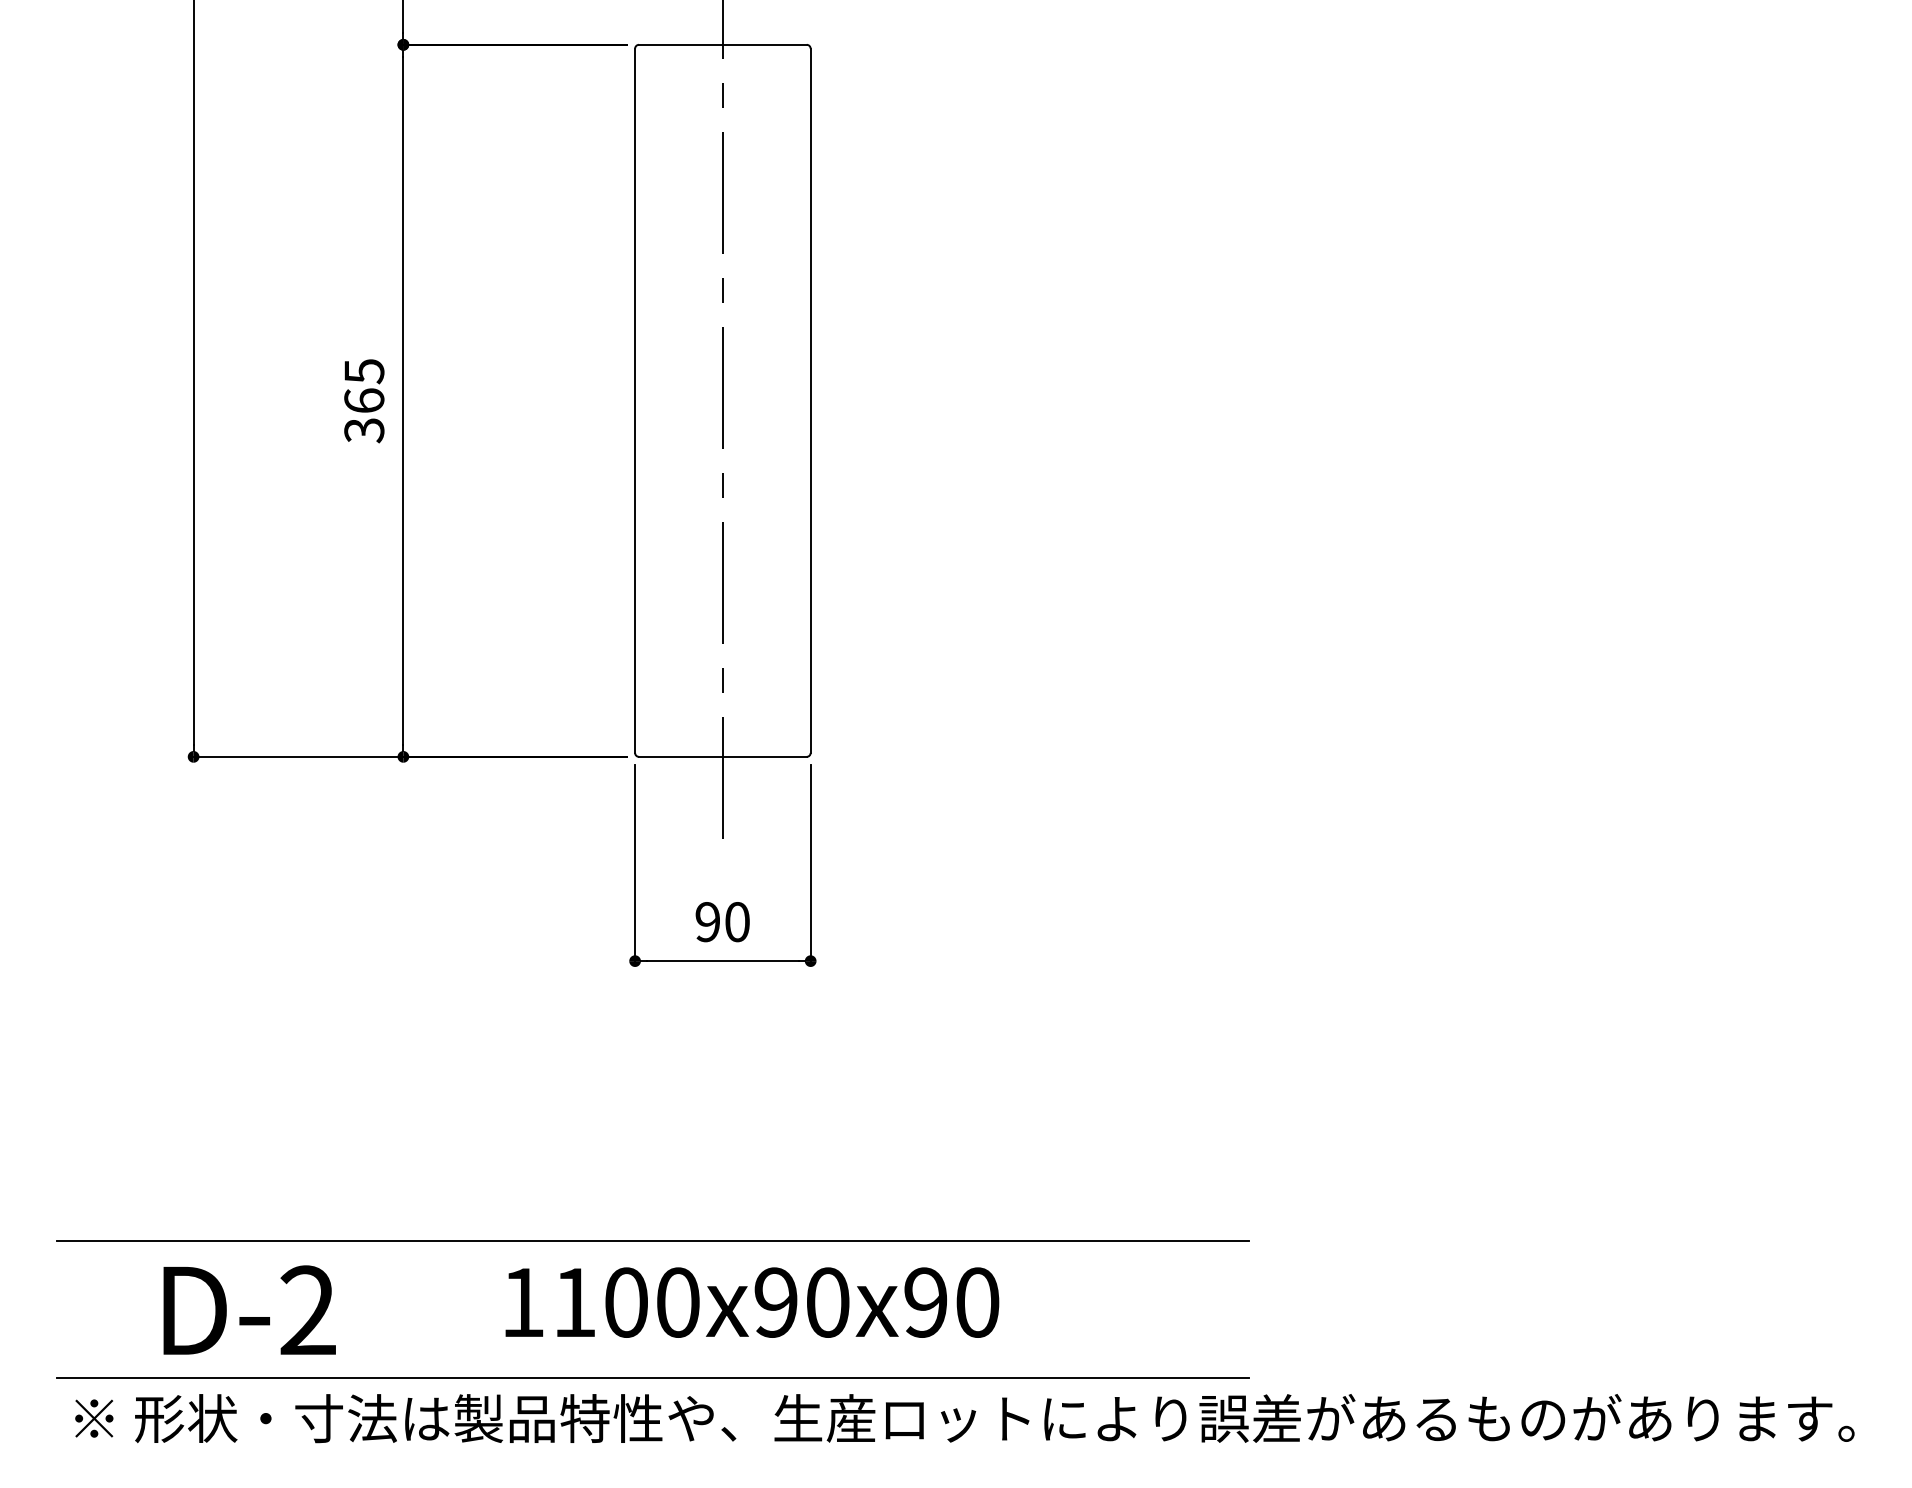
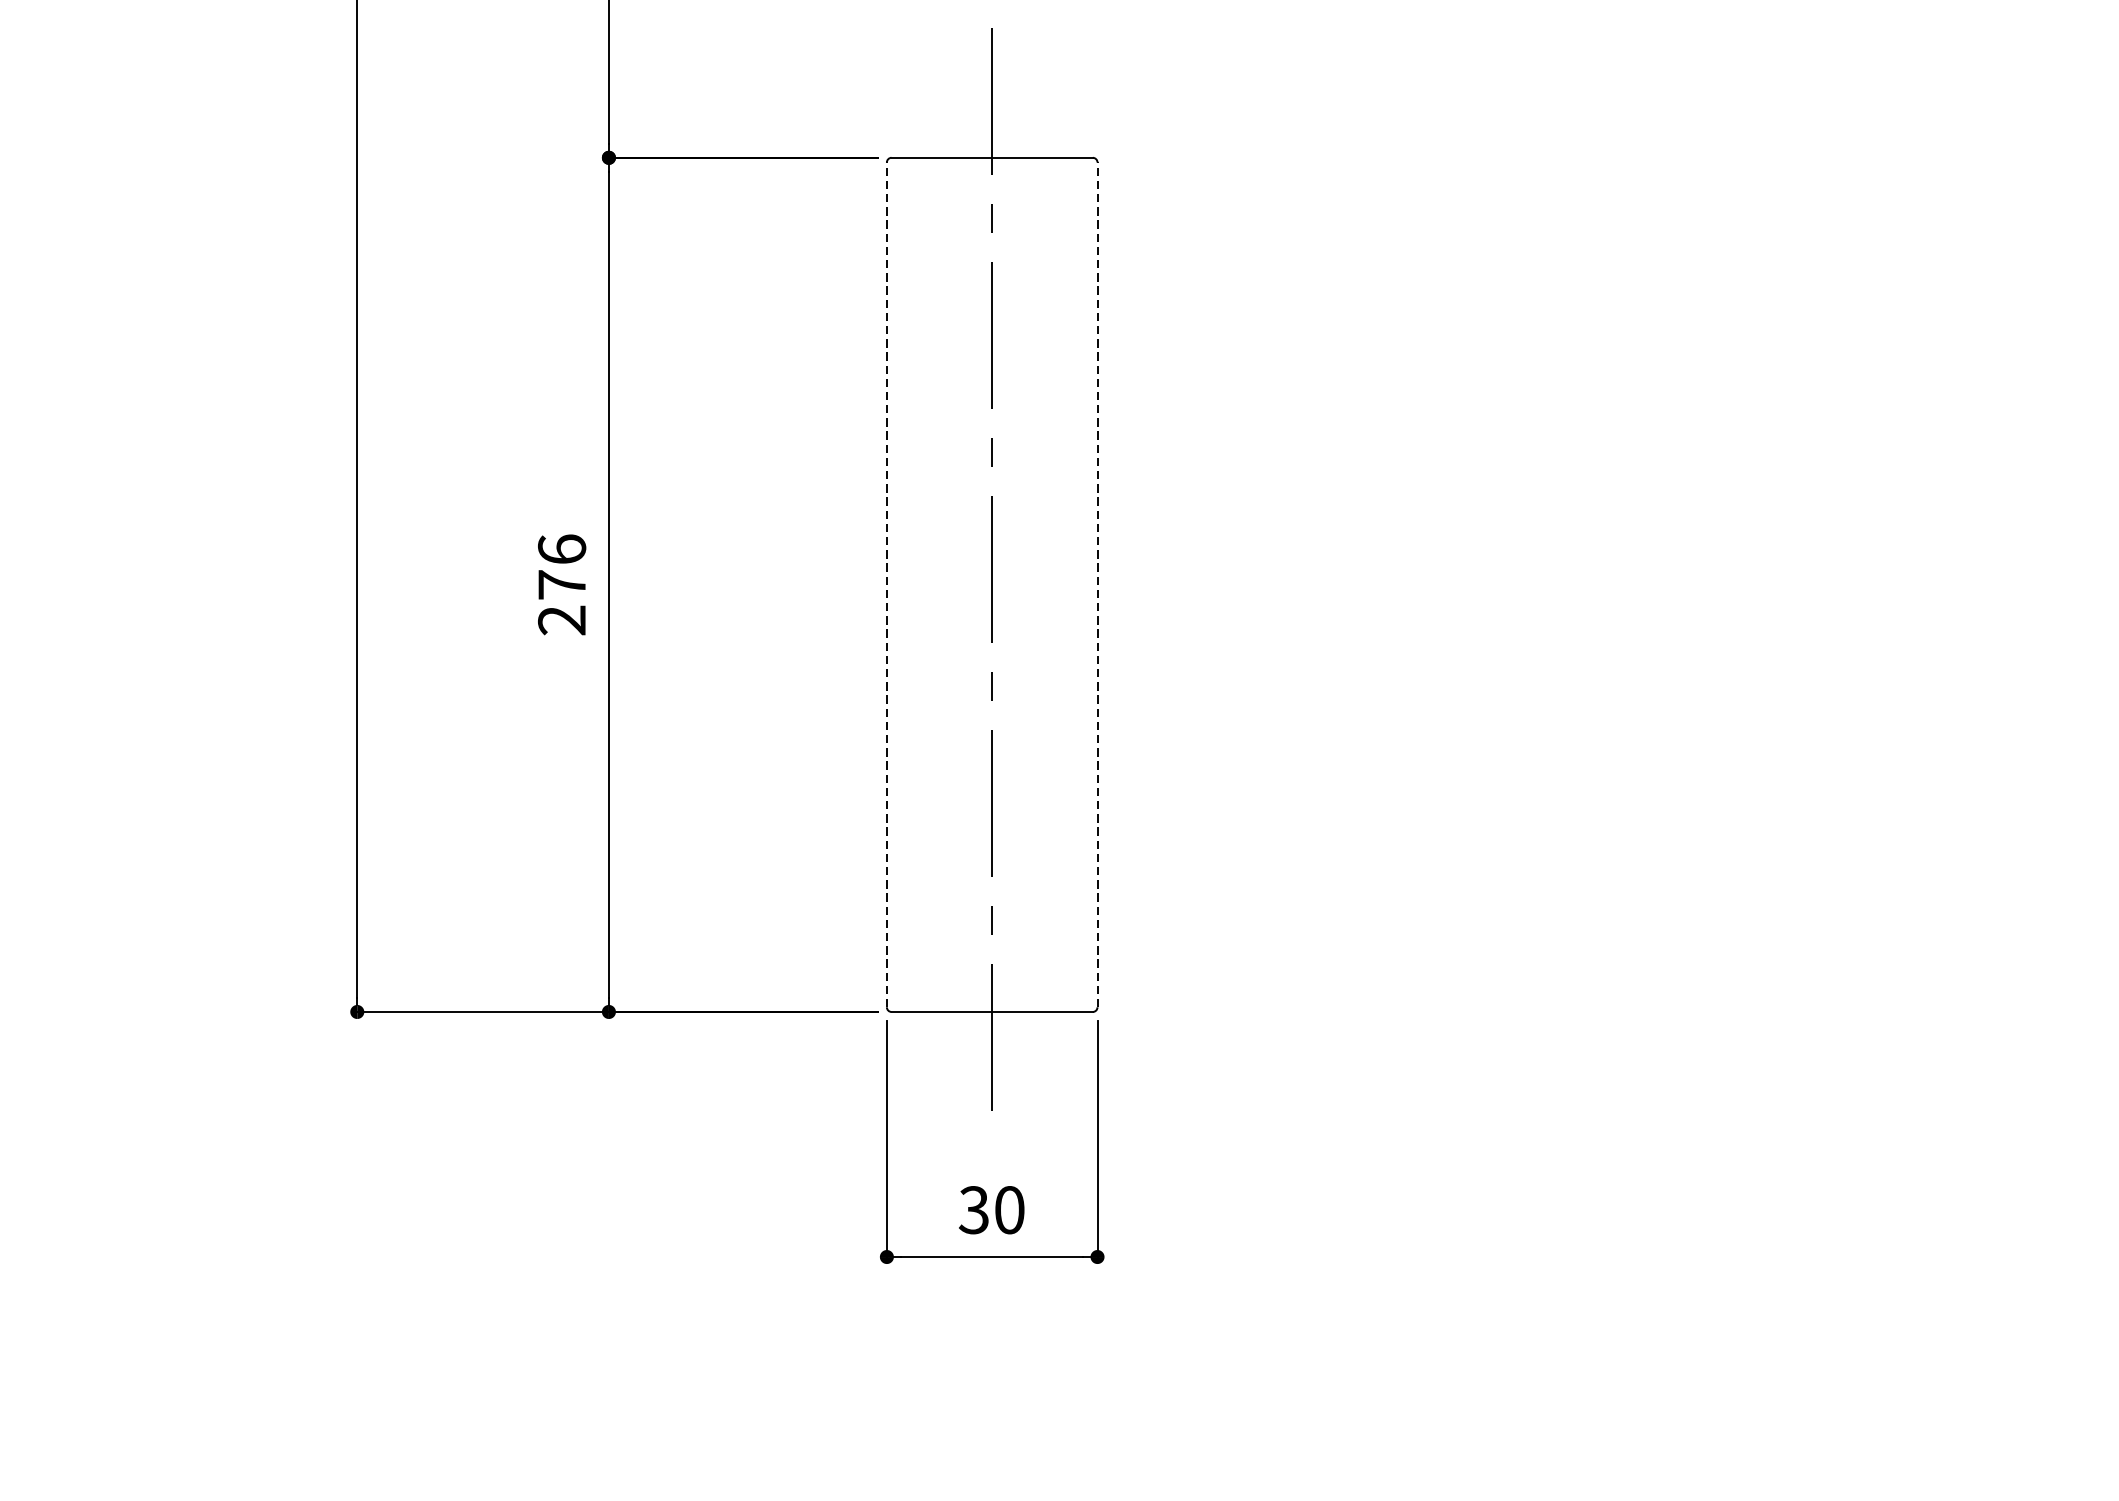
text: (364, 400) -> (562, 584), 365 -> 276
line: (635, 400) -> (887, 584), solid -> dashed
line: (810, 400) -> (1097, 584), solid -> dashed
text: (707, 922) -> (973, 1210), 90 -> 30

